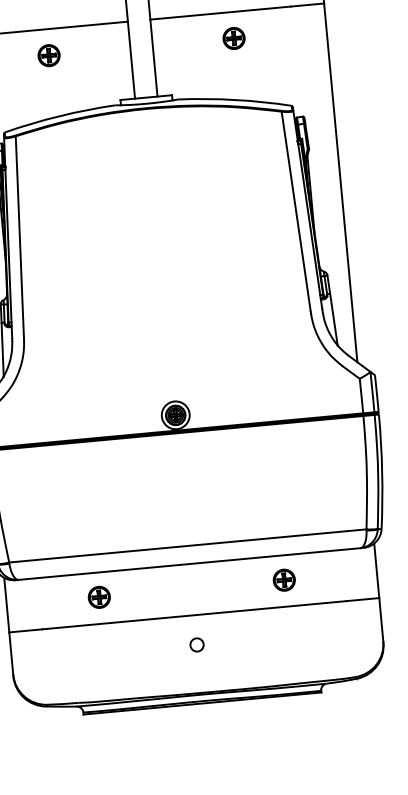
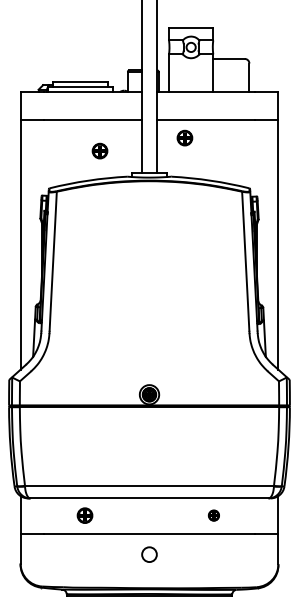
part: (233, 37) -> (184, 137), moved
part: (48, 54) -> (99, 150), moved
part: (283, 580) -> (213, 515), size x0.7
circle: (197, 644) -> (149, 554), size x1.6

